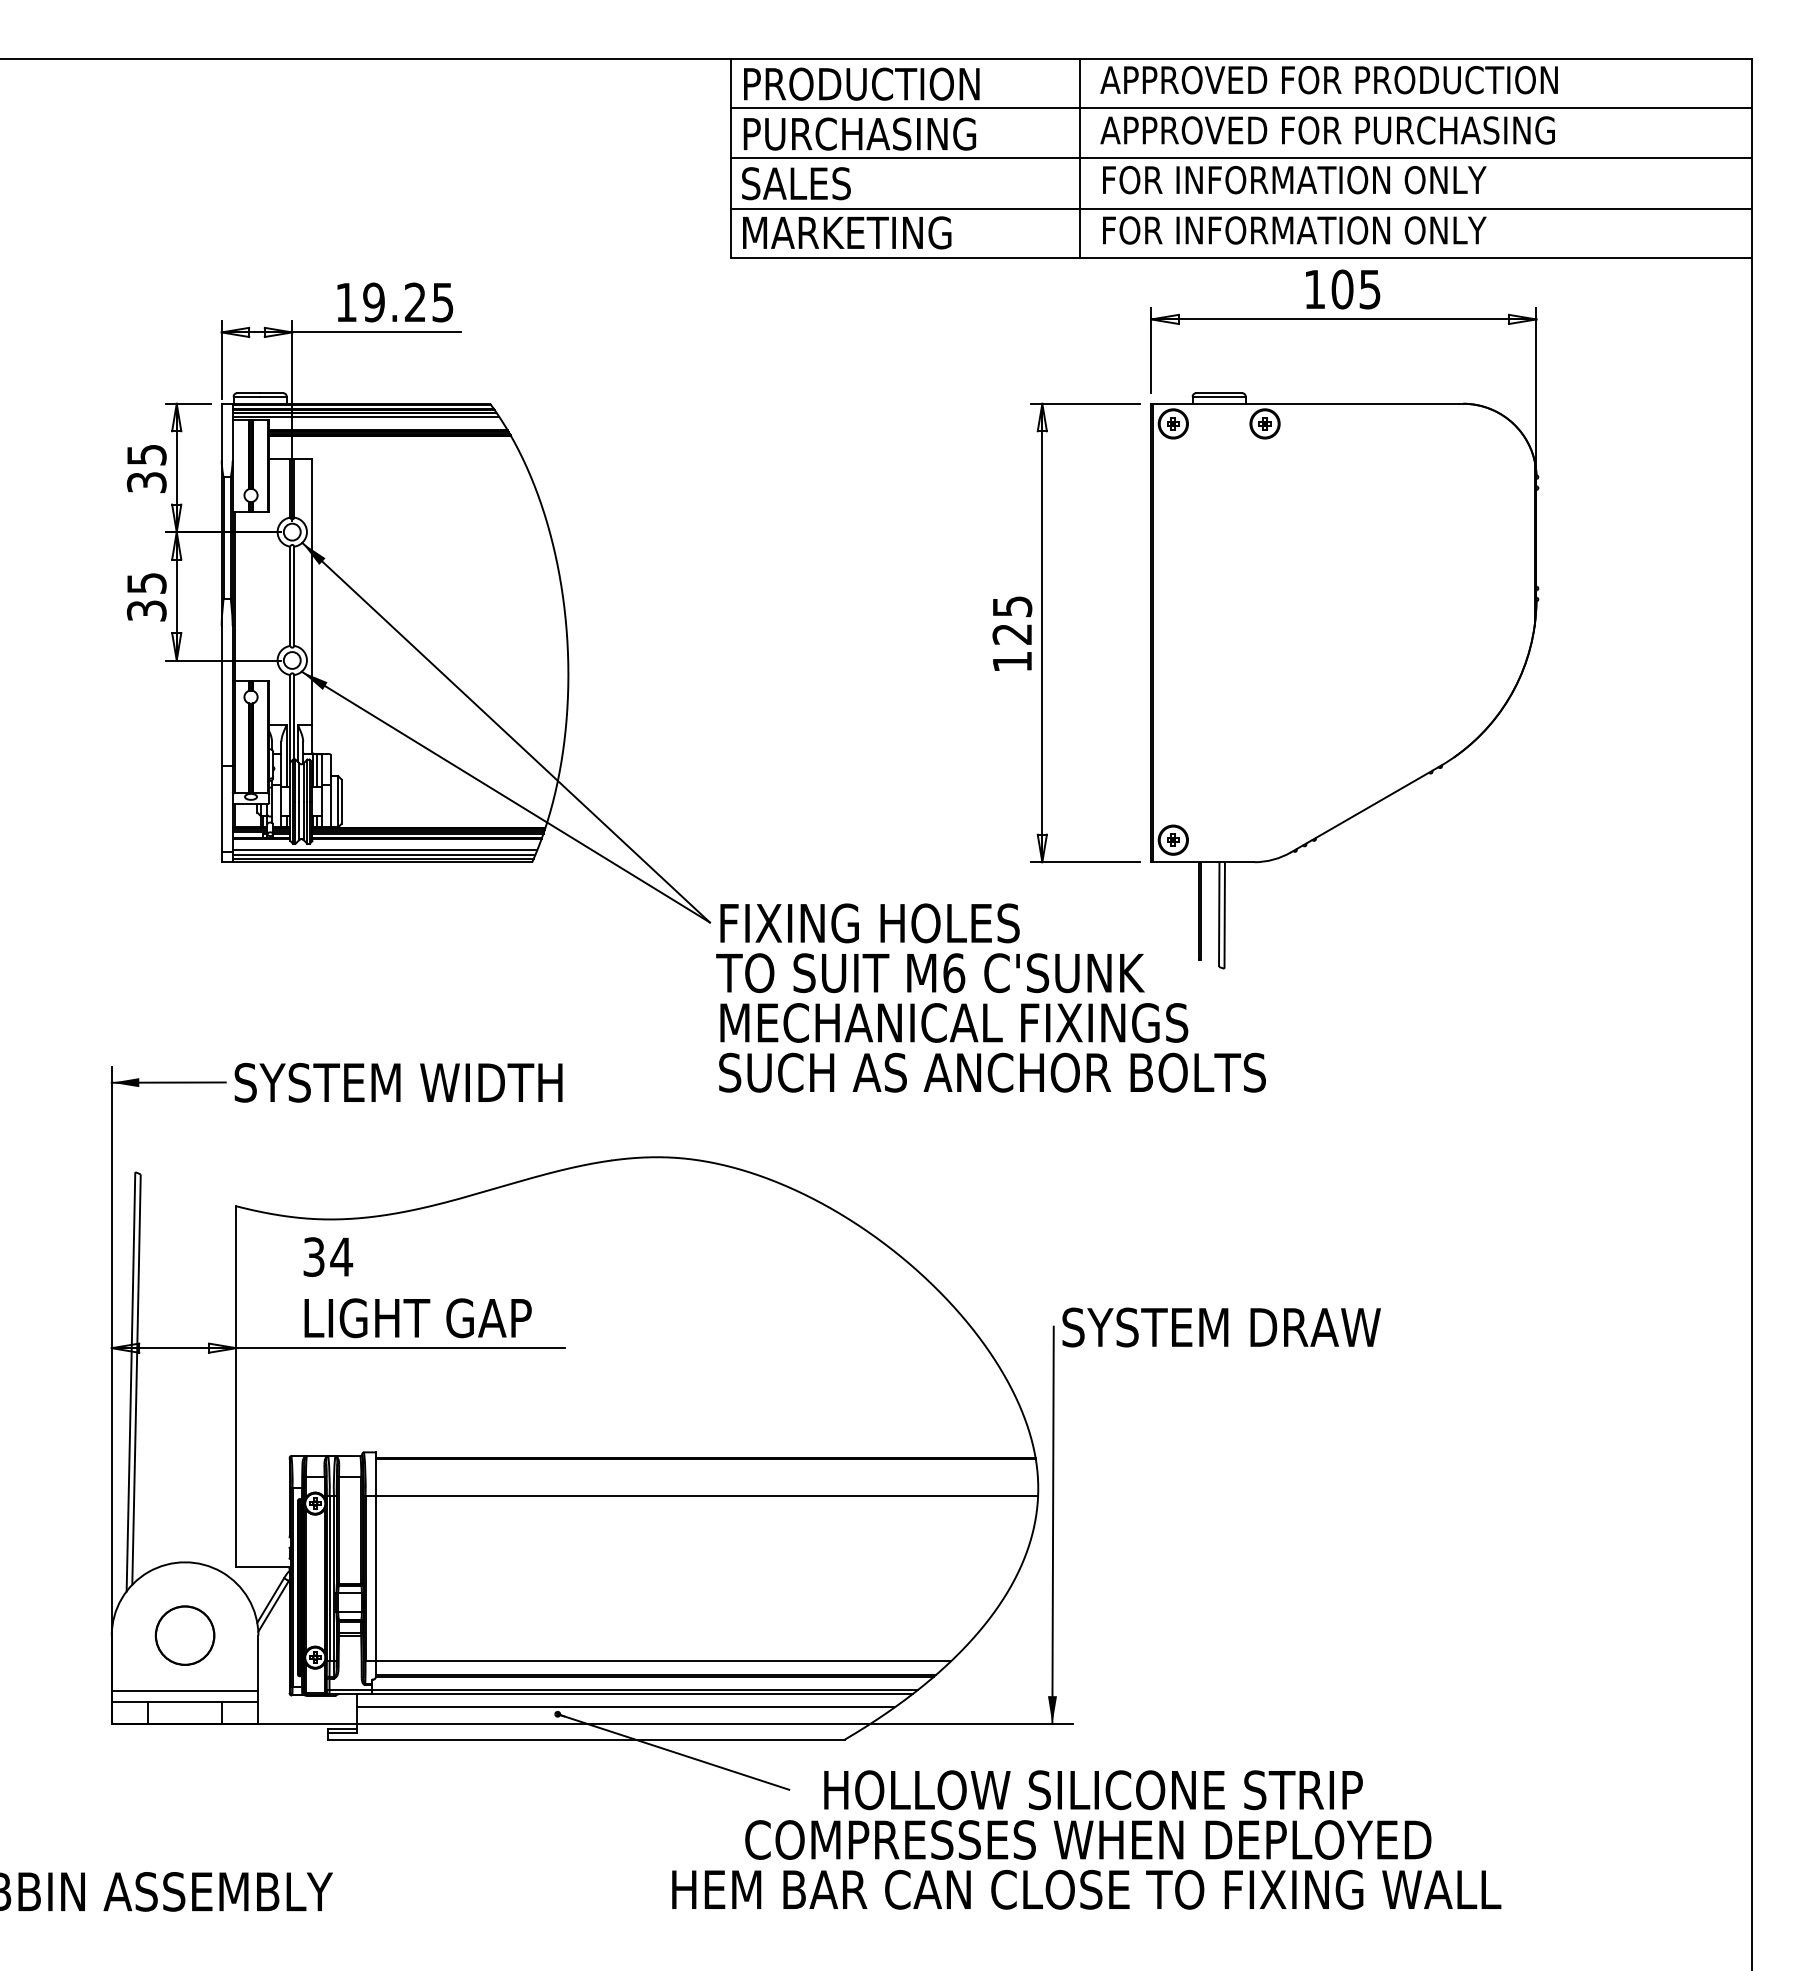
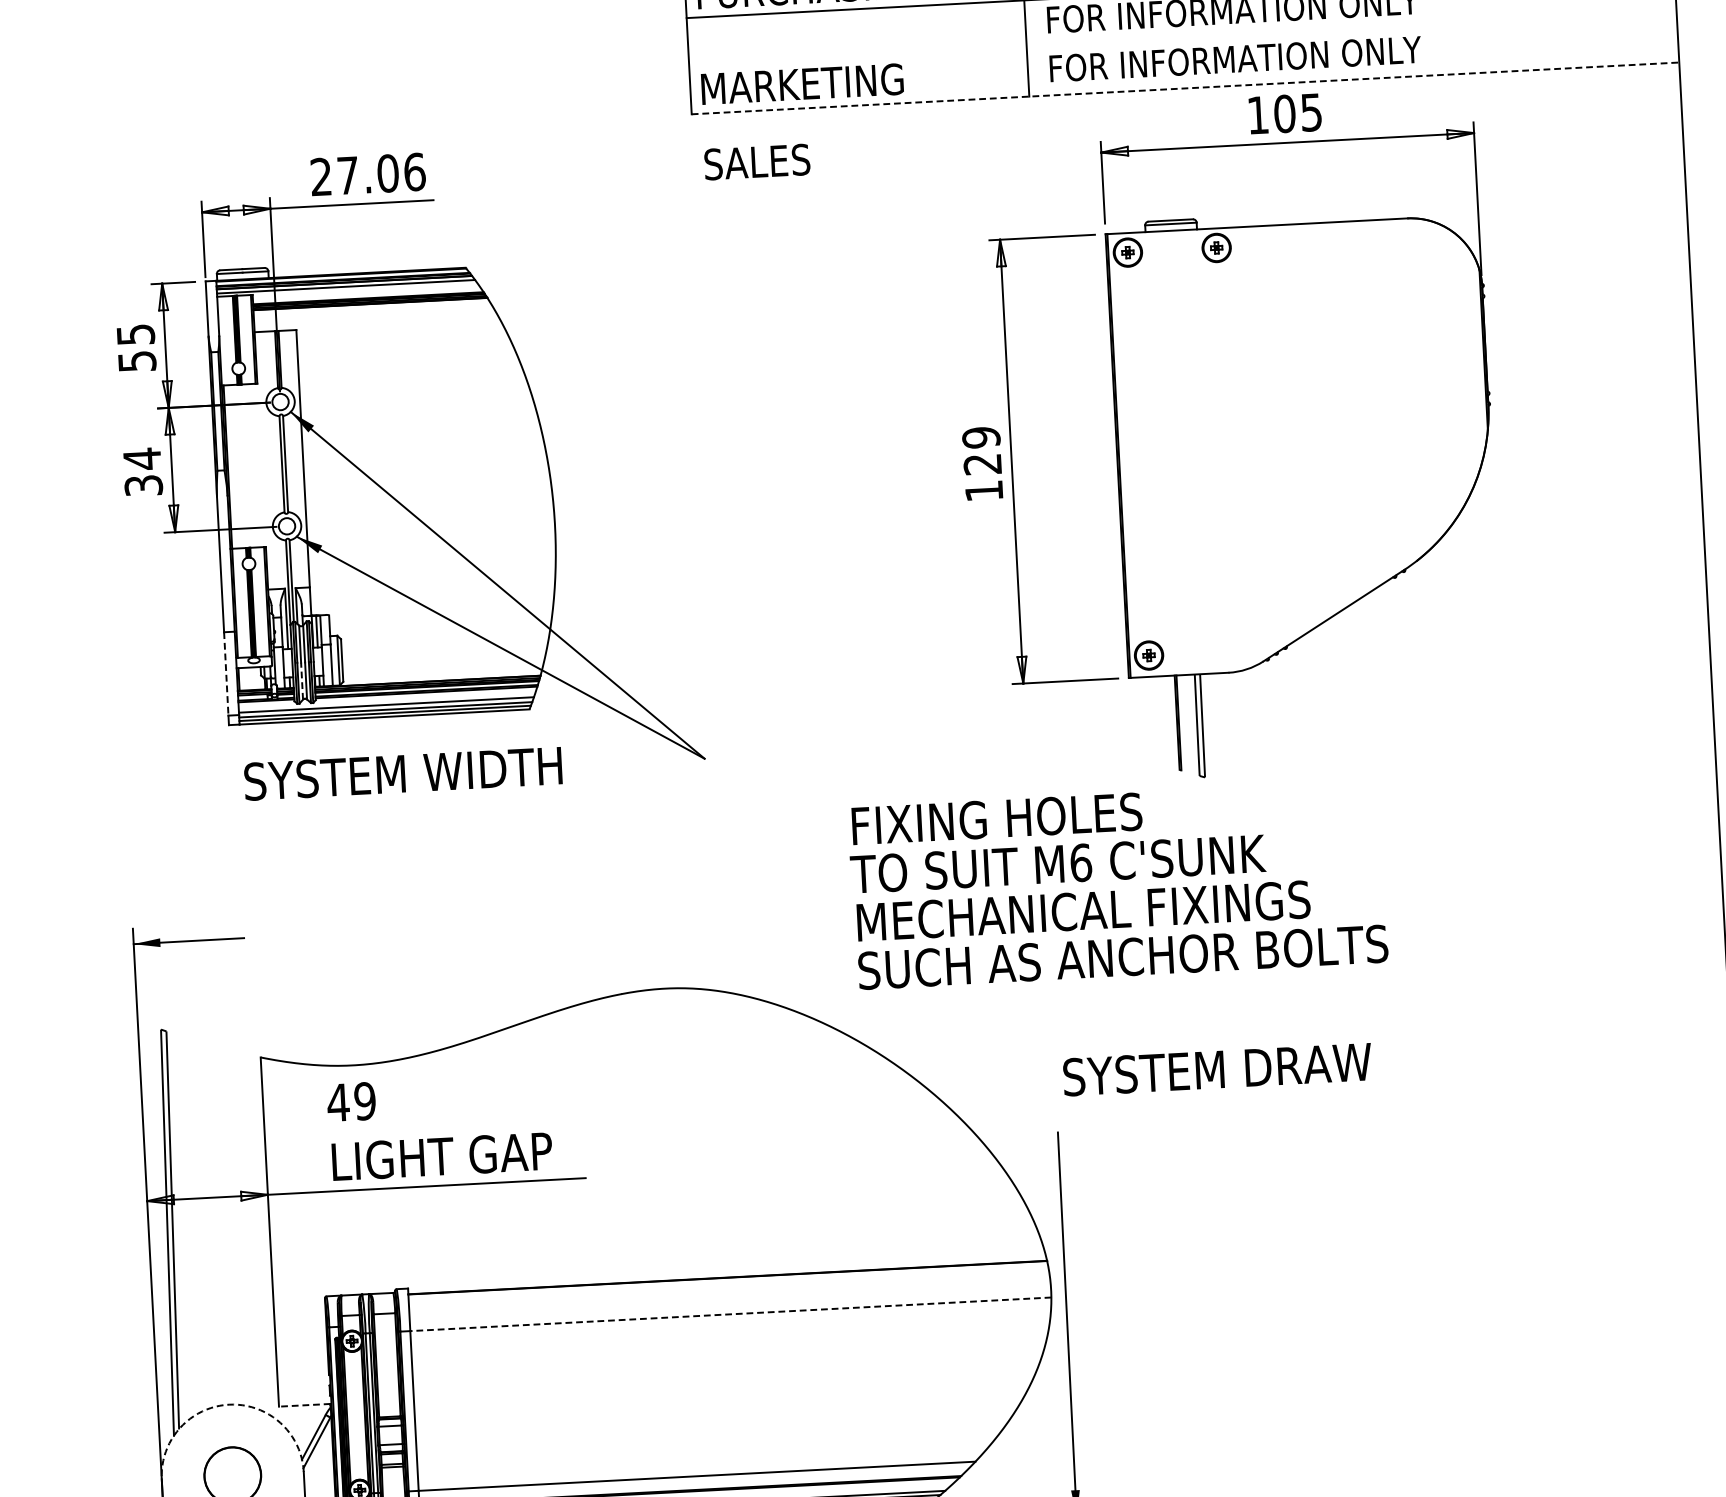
text: (796, 183) -> (757, 161), moved
line: (1241, 208) -> (1182, 40), removed
line: (1241, 257) -> (1185, 88), solid -> dashed
text: (395, 302) -> (368, 174), 19.25 -> 27.06
text: (146, 482) -> (136, 361), 35 -> 55
text: (146, 583) -> (142, 459), 35 -> 34
text: (1012, 606) -> (981, 437), 125 -> 129
line: (221, 809) -> (226, 674), solid -> dashed
line: (299, 820) -> (302, 680), solid -> dashed
text: (990, 997) -> (1117, 884), moved
text: (398, 1082) -> (403, 773), moved
text: (327, 1257) -> (351, 1102), 34 -> 49
text: (1221, 1327) -> (1217, 1069), moved
line: (706, 1496) -> (730, 1314), solid -> dashed
arc: (185, 1562) -> (229, 1404), solid -> dashed
line: (263, 1567) -> (305, 1405), solid -> dashed

